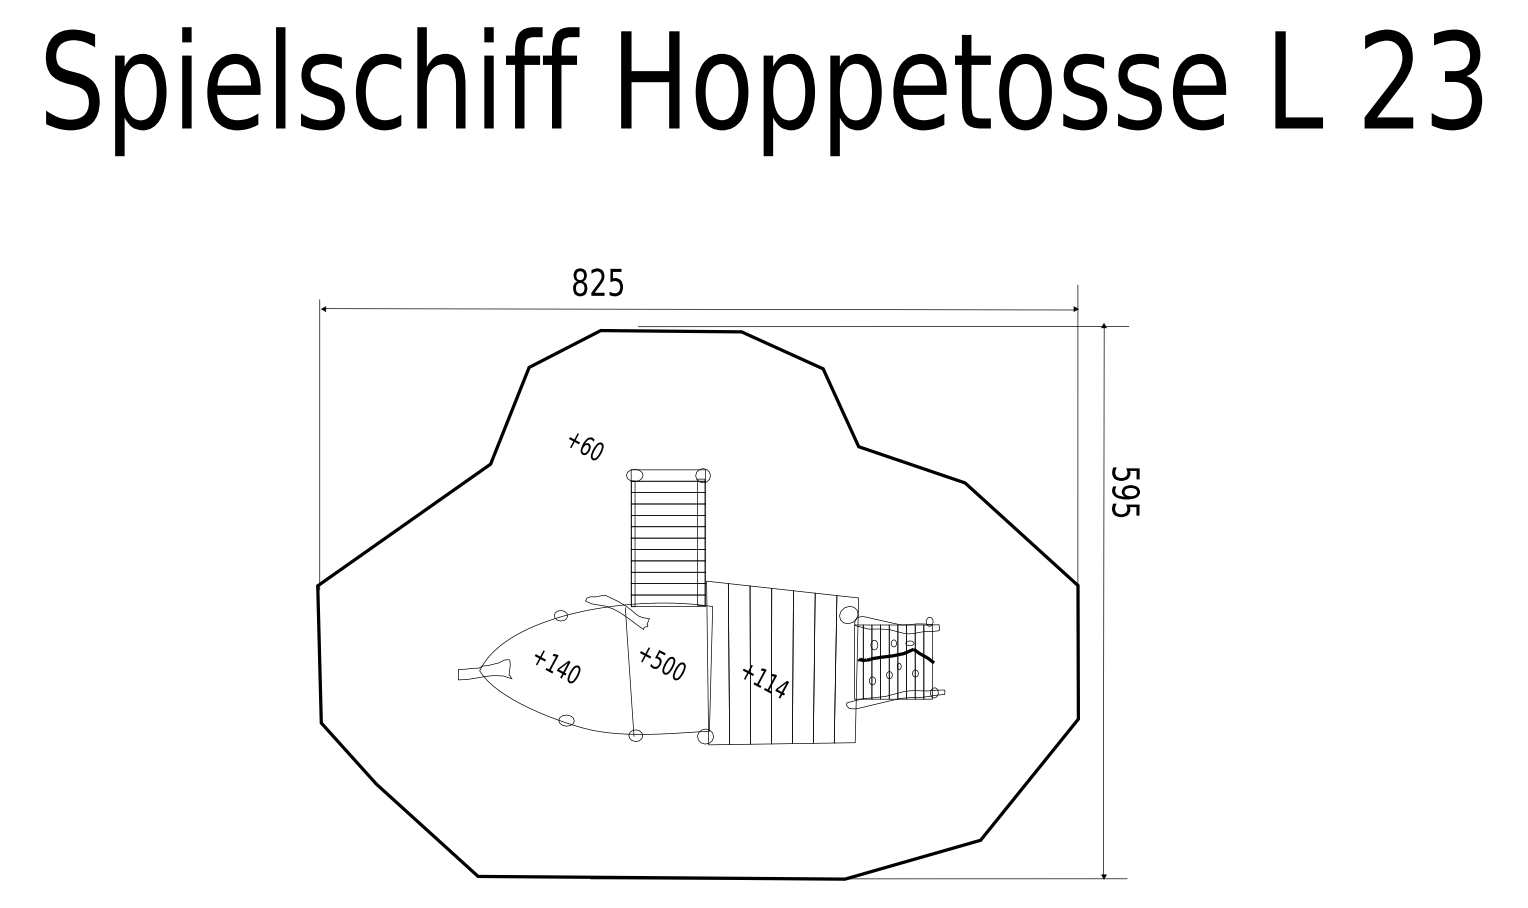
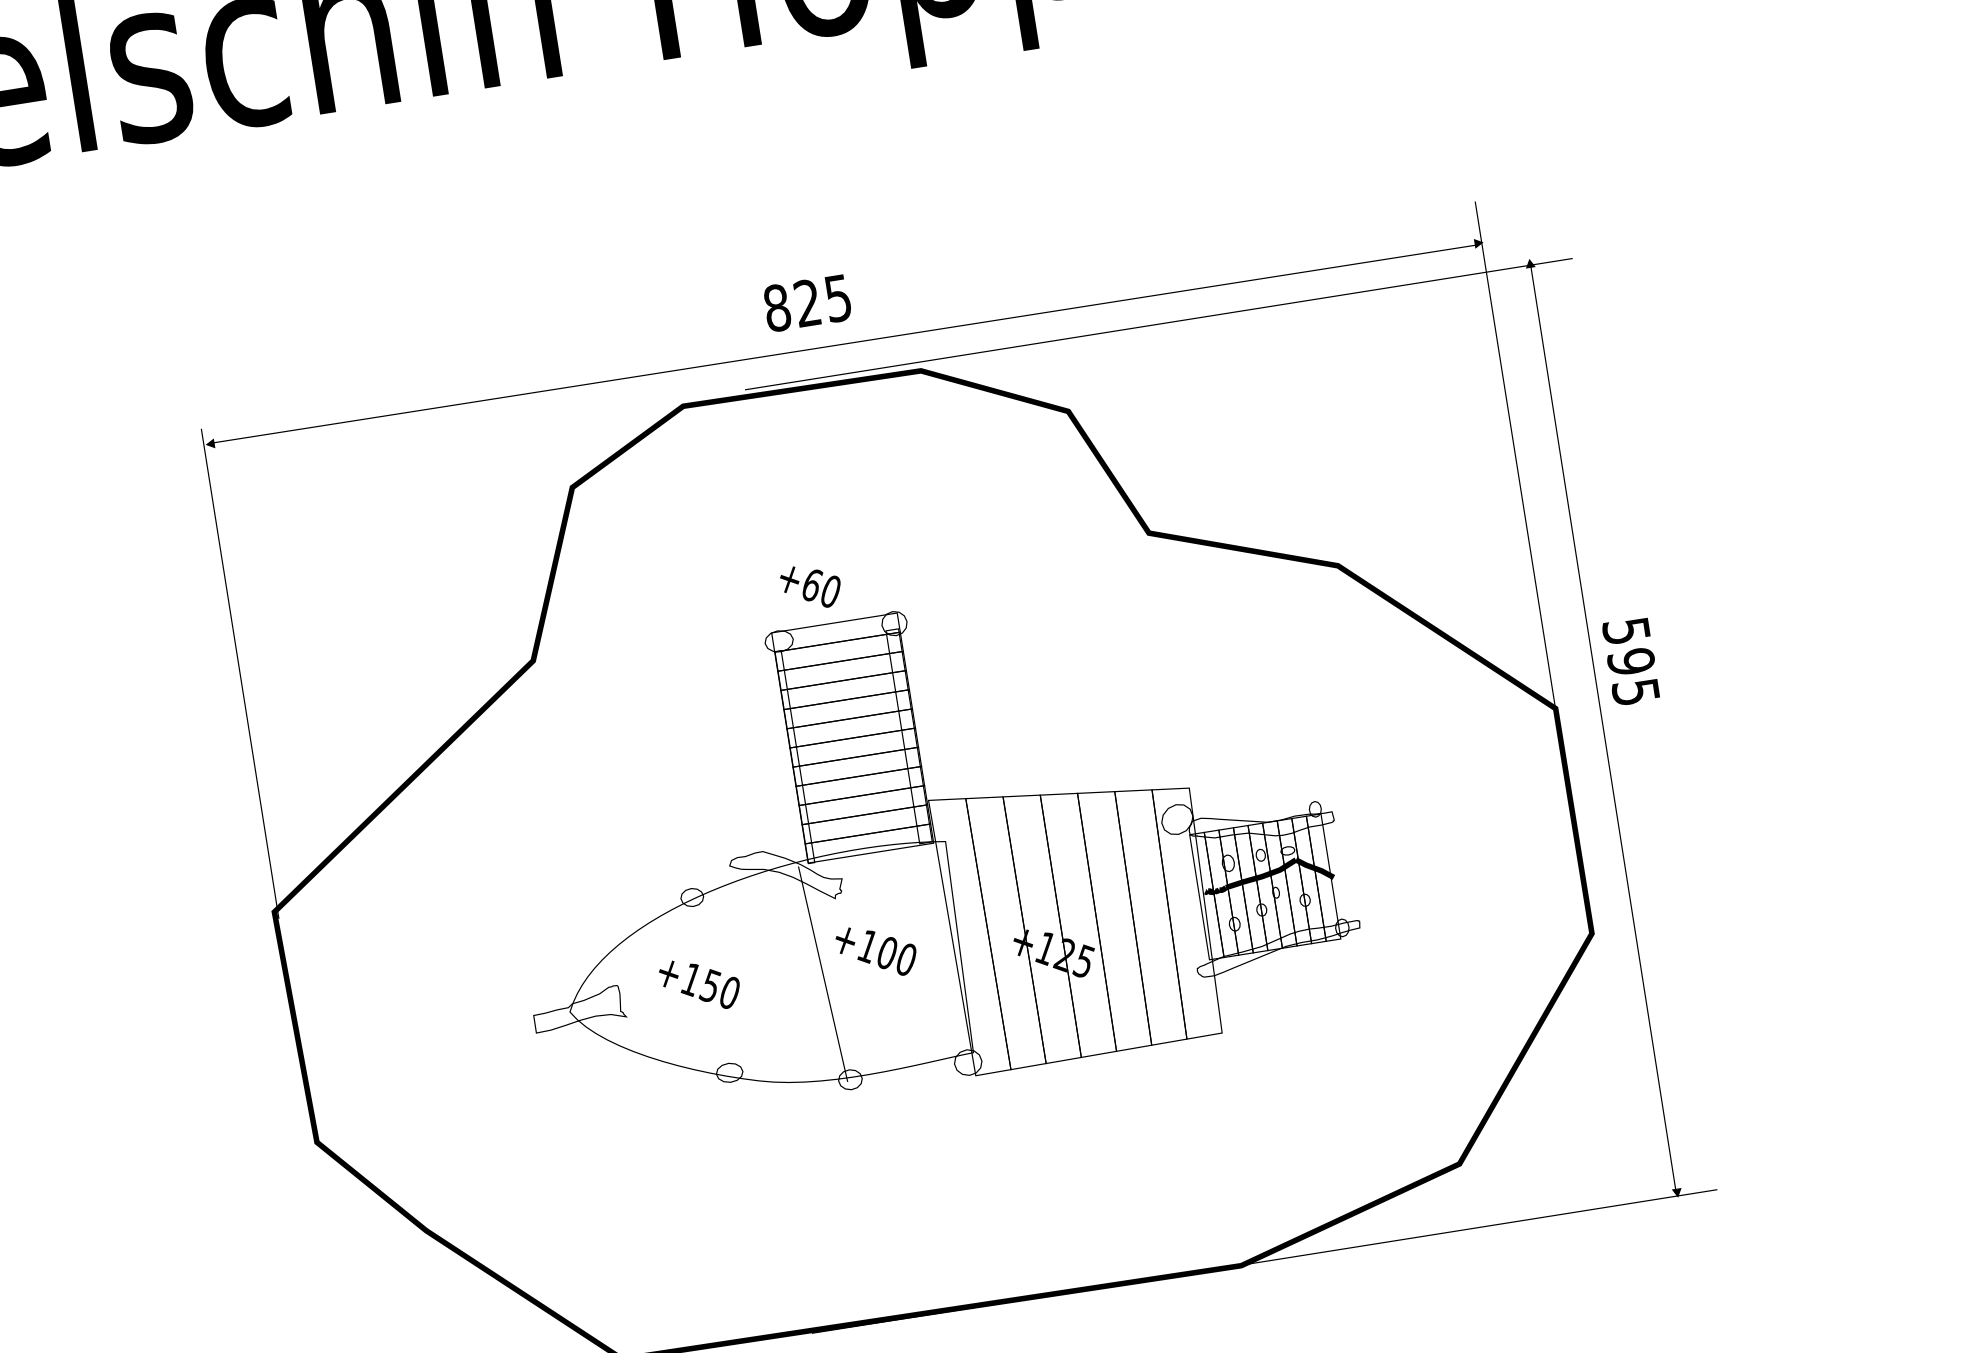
text: (597, 282) -> (806, 303), moved
text: (586, 446) -> (811, 586), moved
text: (1125, 491) -> (1630, 660), moved
text: (657, 660) -> (866, 947), +500 -> +100
text: (562, 668) -> (708, 986), +140 -> +150
text: (776, 685) -> (1074, 957), +114 -> +125

